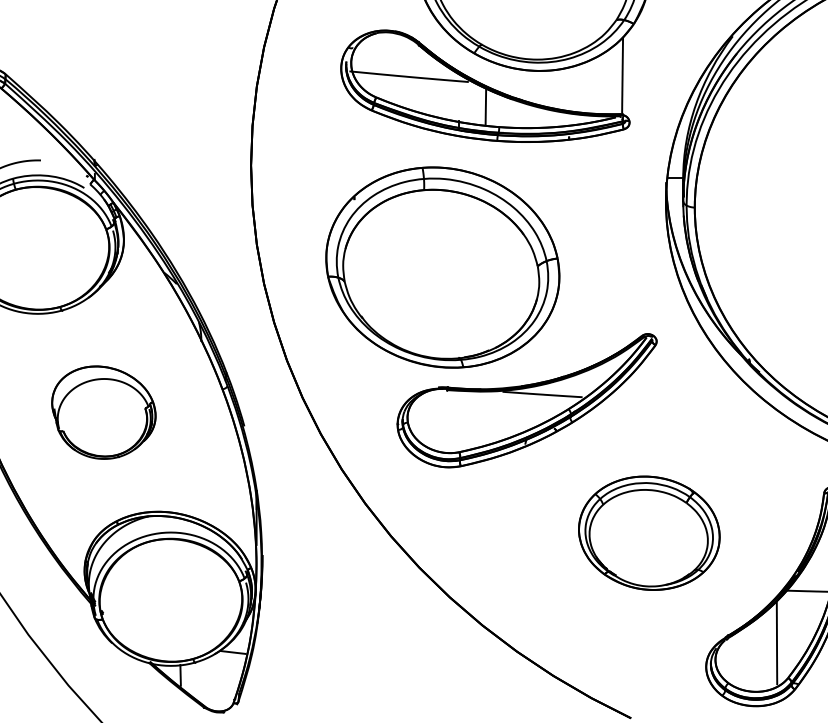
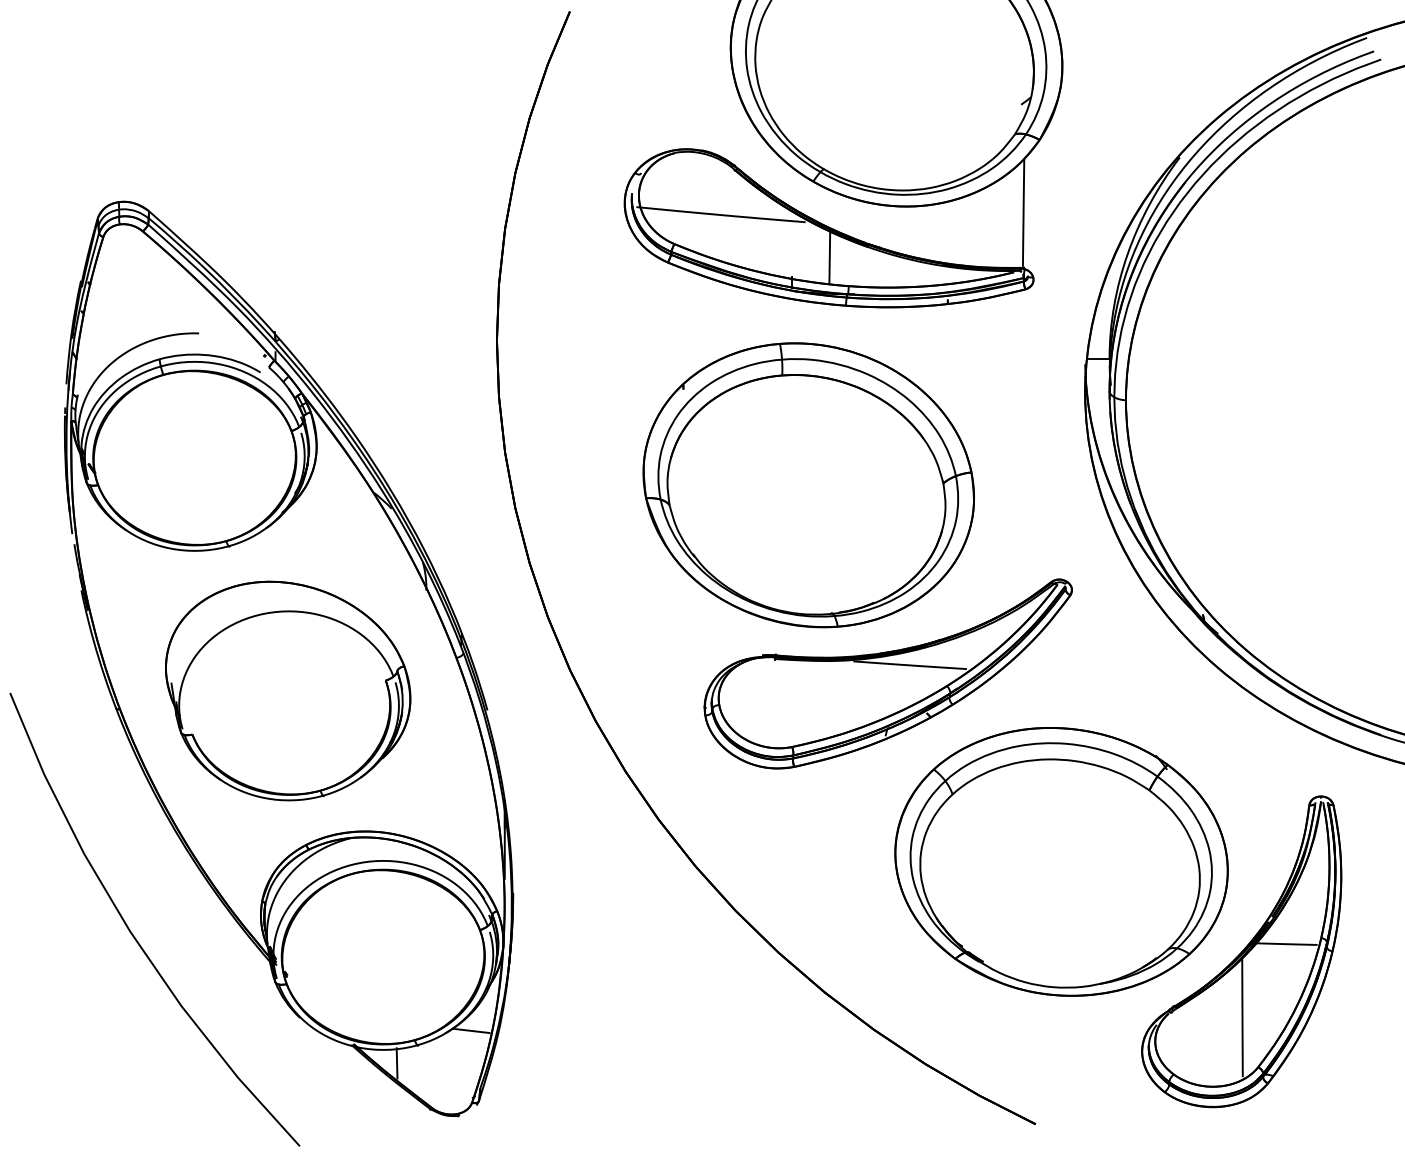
part: (442, 267) -> (808, 485), moved
part: (104, 412) -> (288, 690), size x1.67
part: (649, 532) -> (1061, 861), size x1.67

